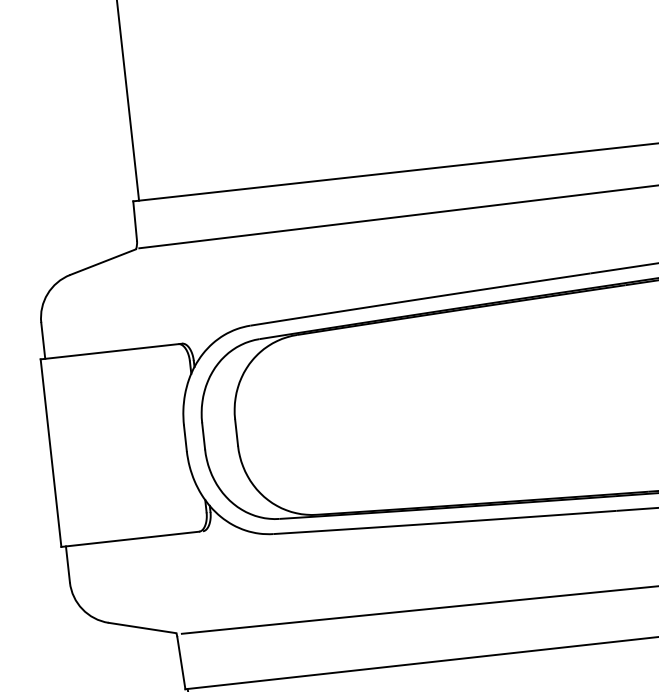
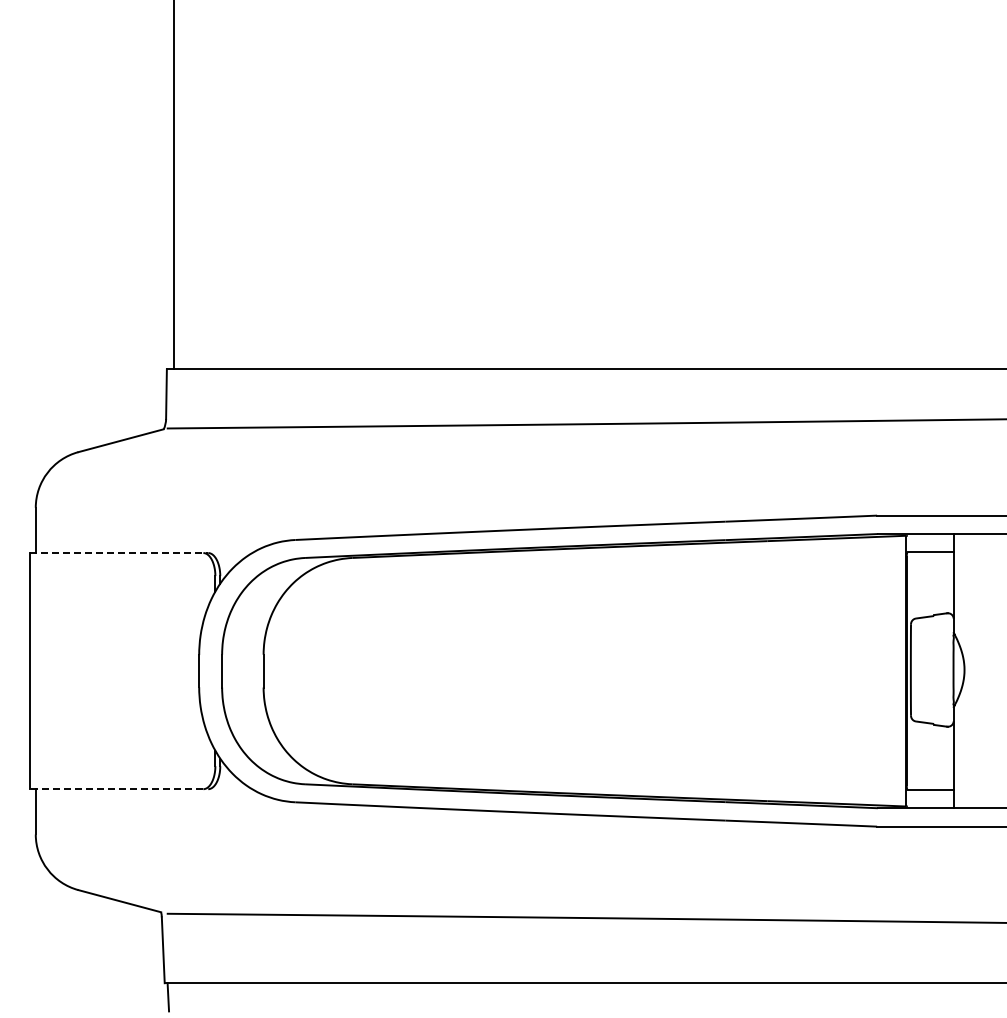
line: (111, 351) -> (119, 553), solid -> dashed
line: (130, 539) -> (116, 789), solid -> dashed

